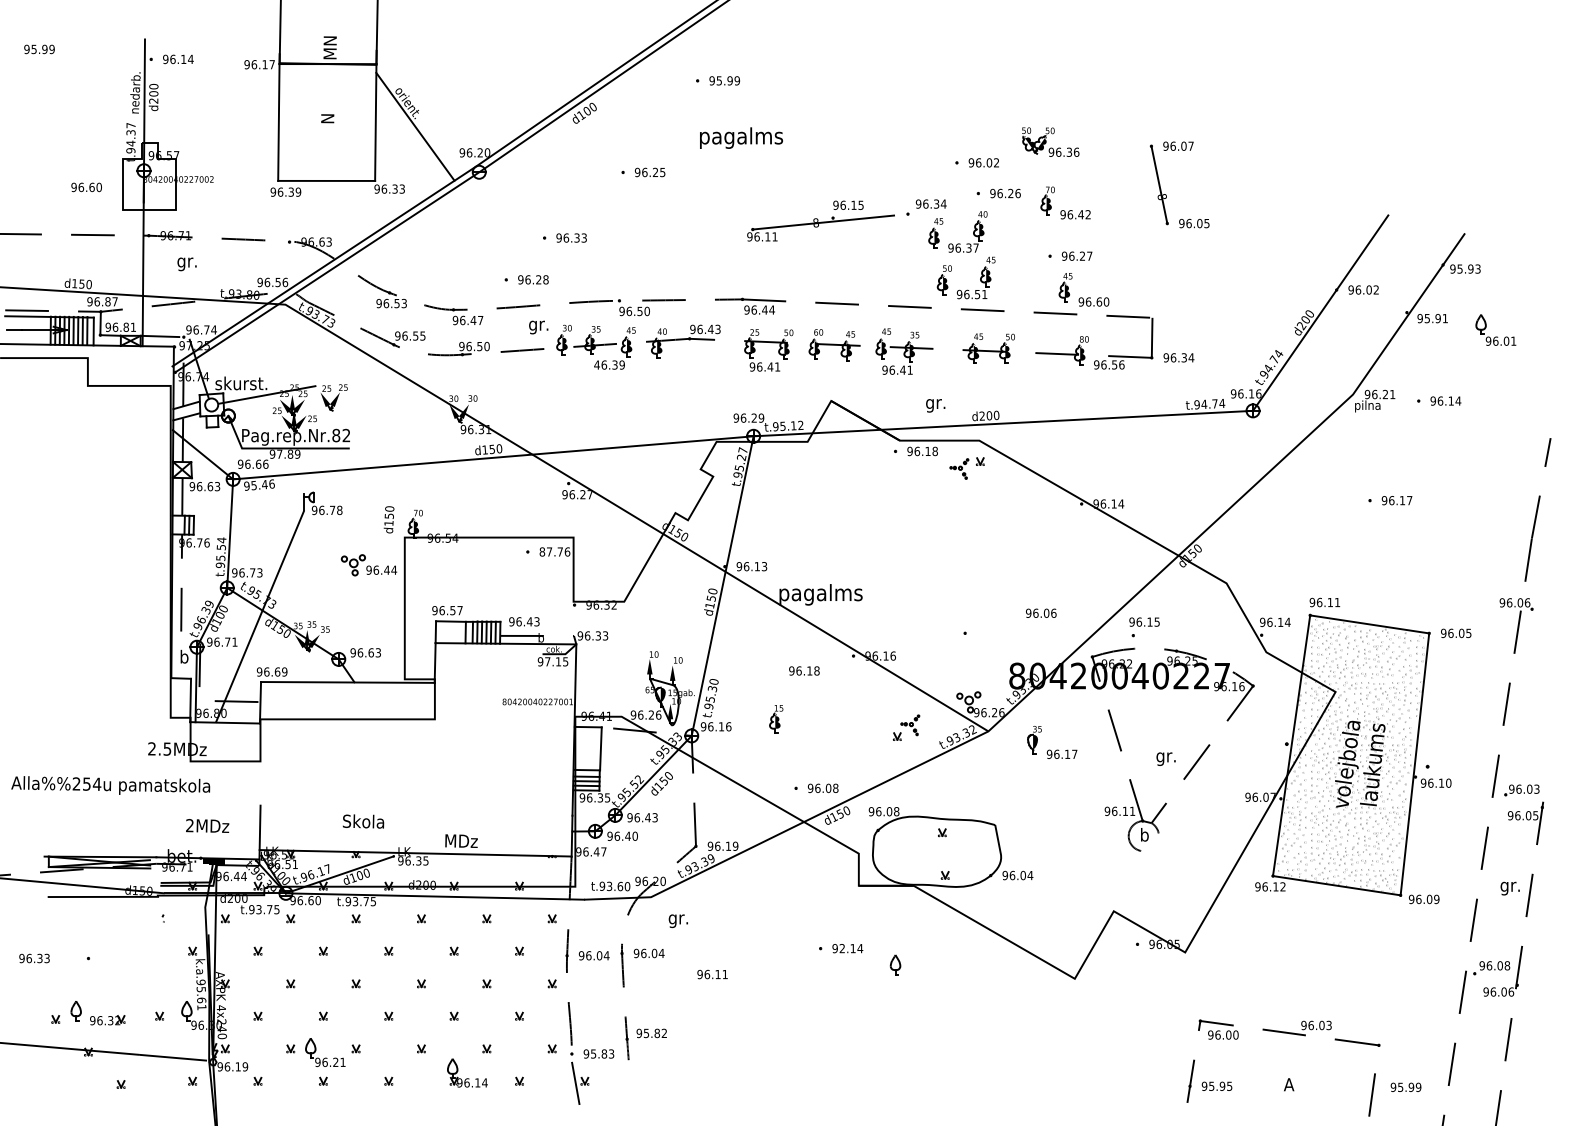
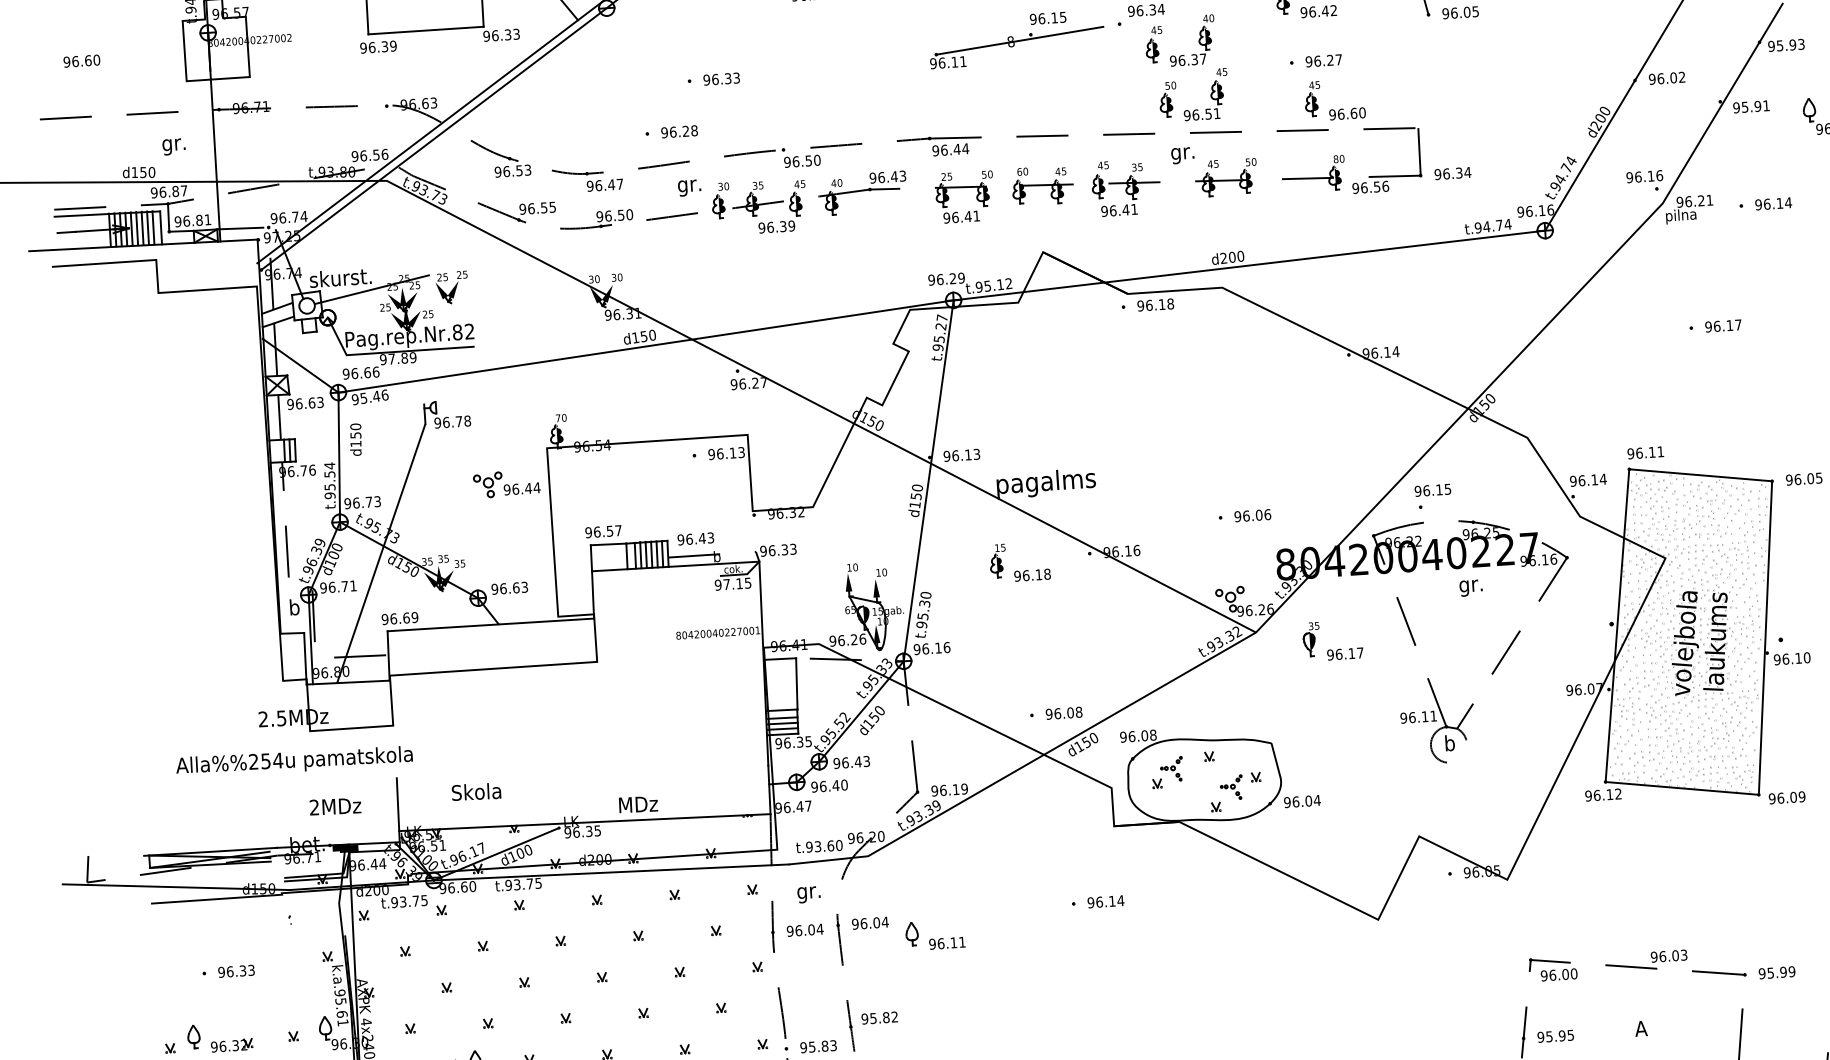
text: (86, 187) -> (81, 61), moved
text: (186, 264) -> (173, 147), moved
text: (596, 364) -> (761, 227), 46.39 -> 96.39
part: (1339, 374) -> (1645, 180), added
text: (935, 405) -> (1182, 155), moved
part: (966, 468) -> (1240, 786), moved
text: (388, 519) -> (355, 439), moved
text: (554, 551) -> (726, 452), 87.76 -> 96.13
text: (1041, 612) -> (1253, 514), moved
part: (776, 719) -> (998, 561), moved
part: (906, 727) -> (1167, 772), moved
text: (1165, 758) -> (1470, 587), moved
text: (110, 785) -> (294, 761), moved
text: (363, 821) -> (476, 791), moved
text: (677, 921) -> (807, 895), moved
text: (842, 948) -> (1099, 902), 92.14 -> 96.14
text: (34, 958) -> (236, 971), moved
part: (895, 964) -> (912, 933), moved
text: (1405, 1086) -> (1776, 971), moved

